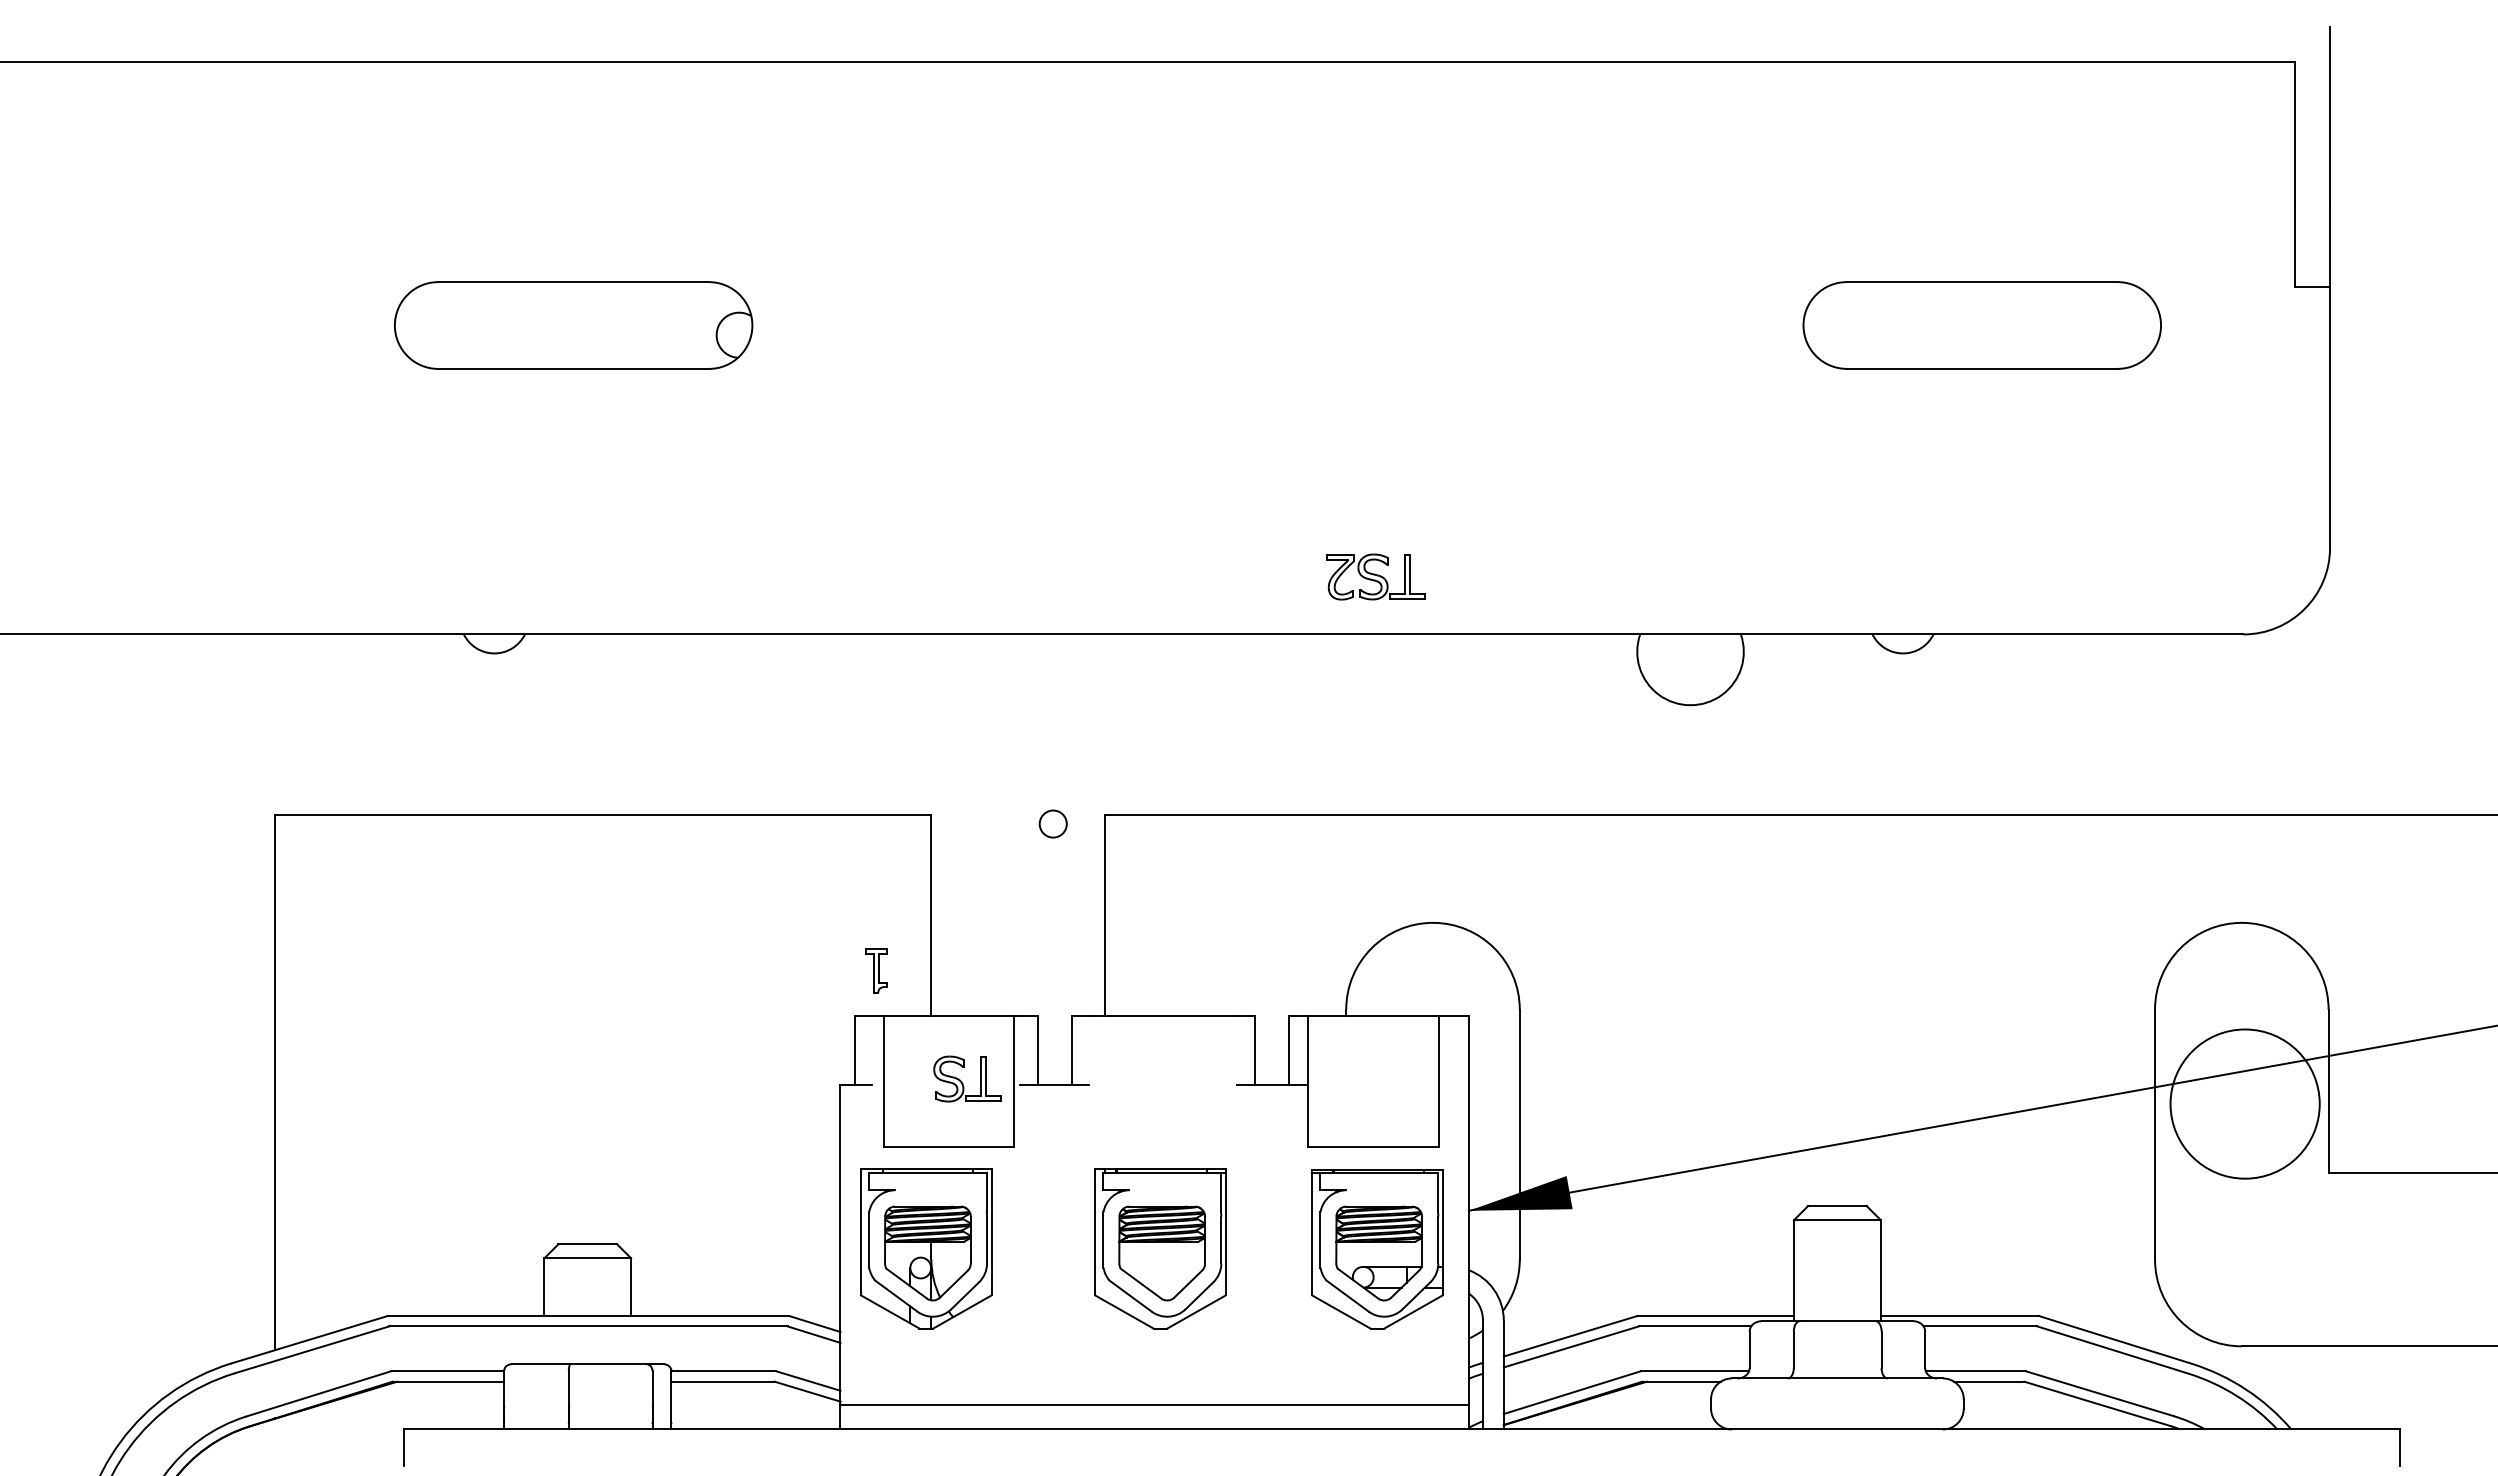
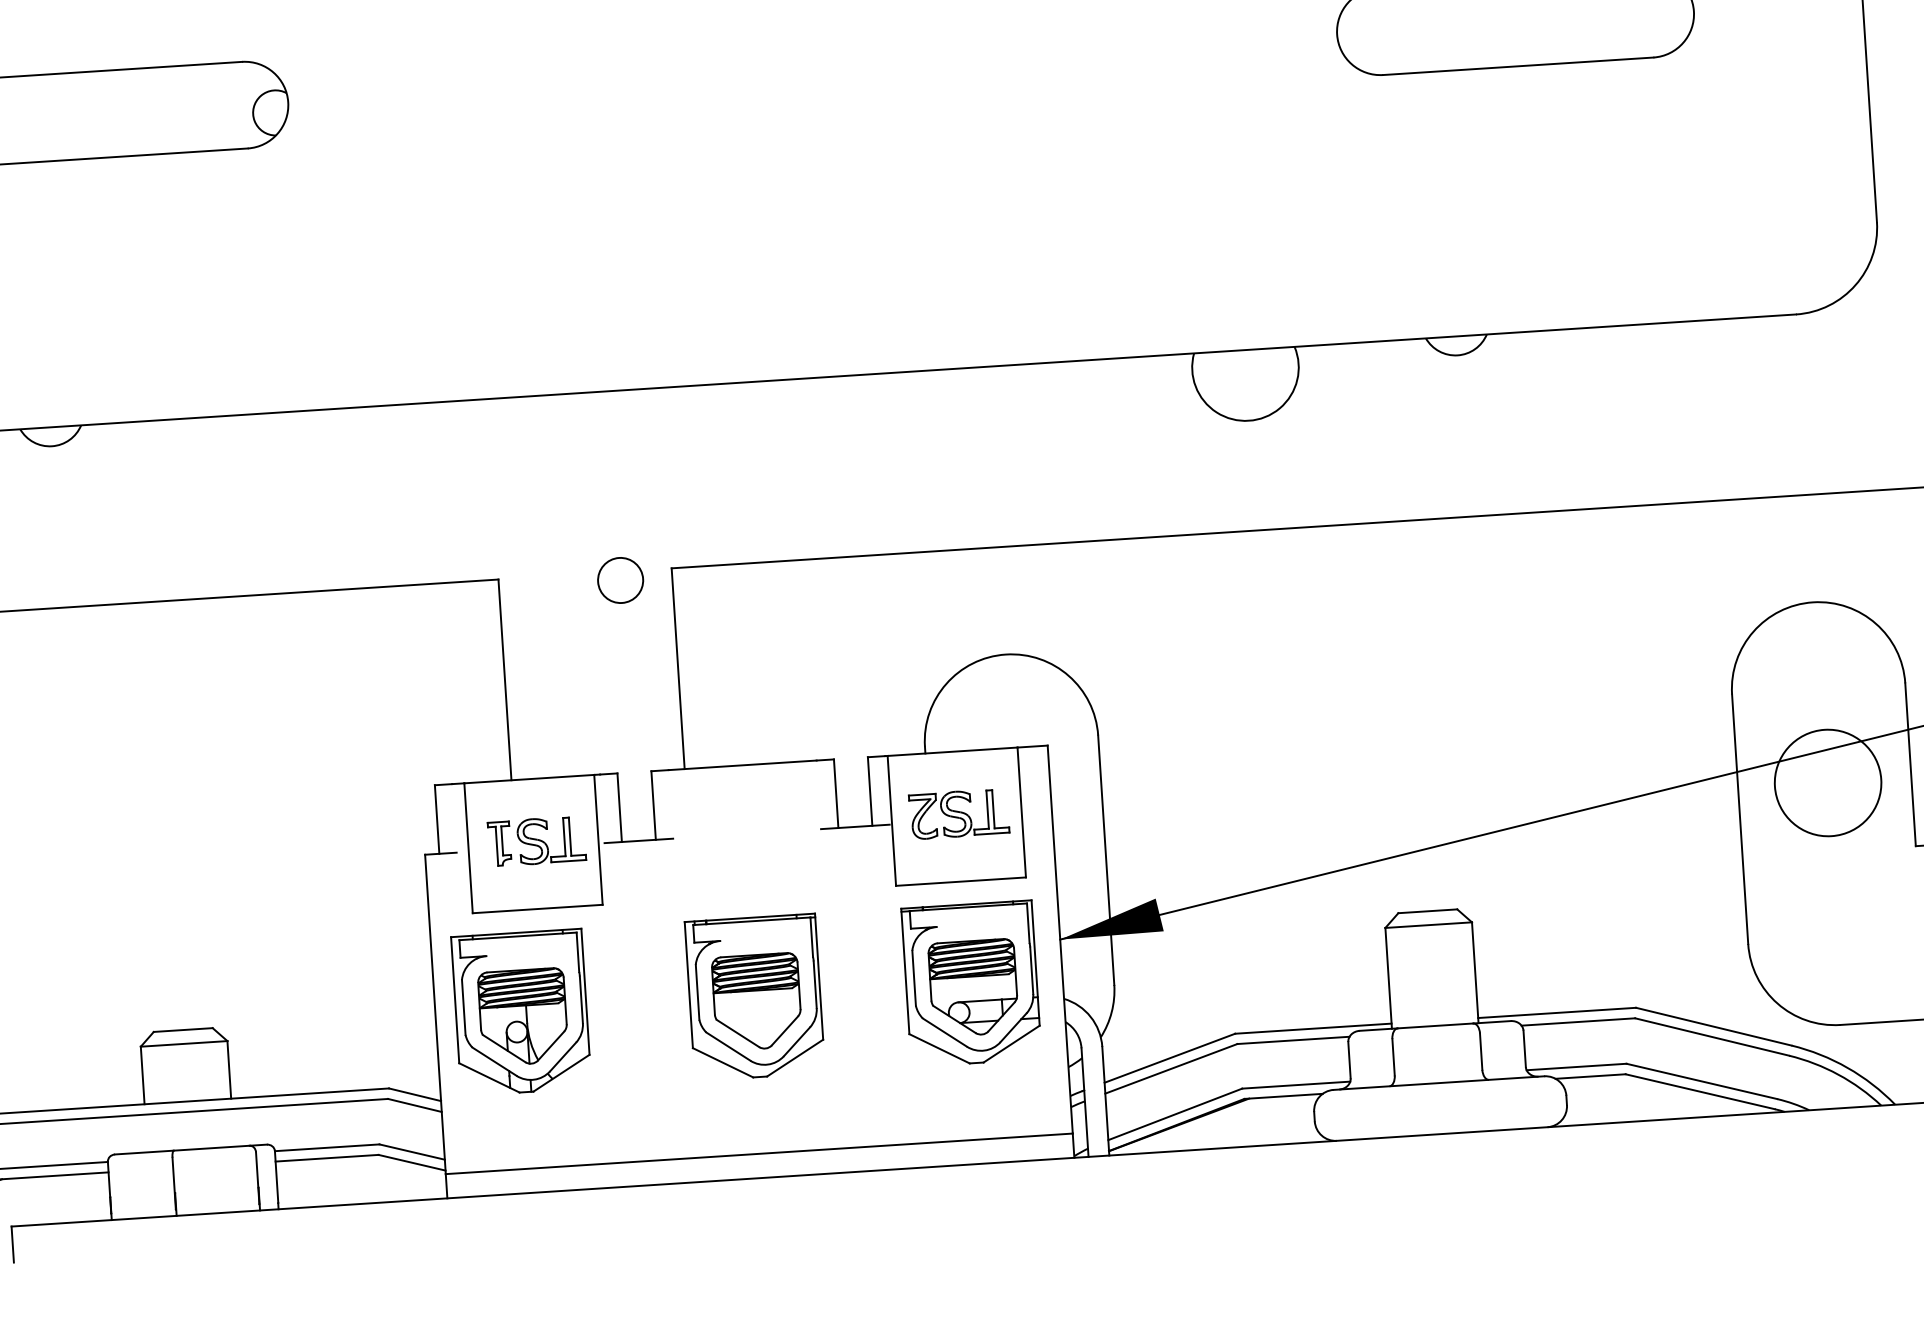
part: (1375, 576) -> (958, 813), moved
circle: (1052, 823) -> (619, 579), size x1.67
part: (876, 970) -> (499, 843), moved
circle: (2244, 1103) -> (1827, 782), size x0.71

